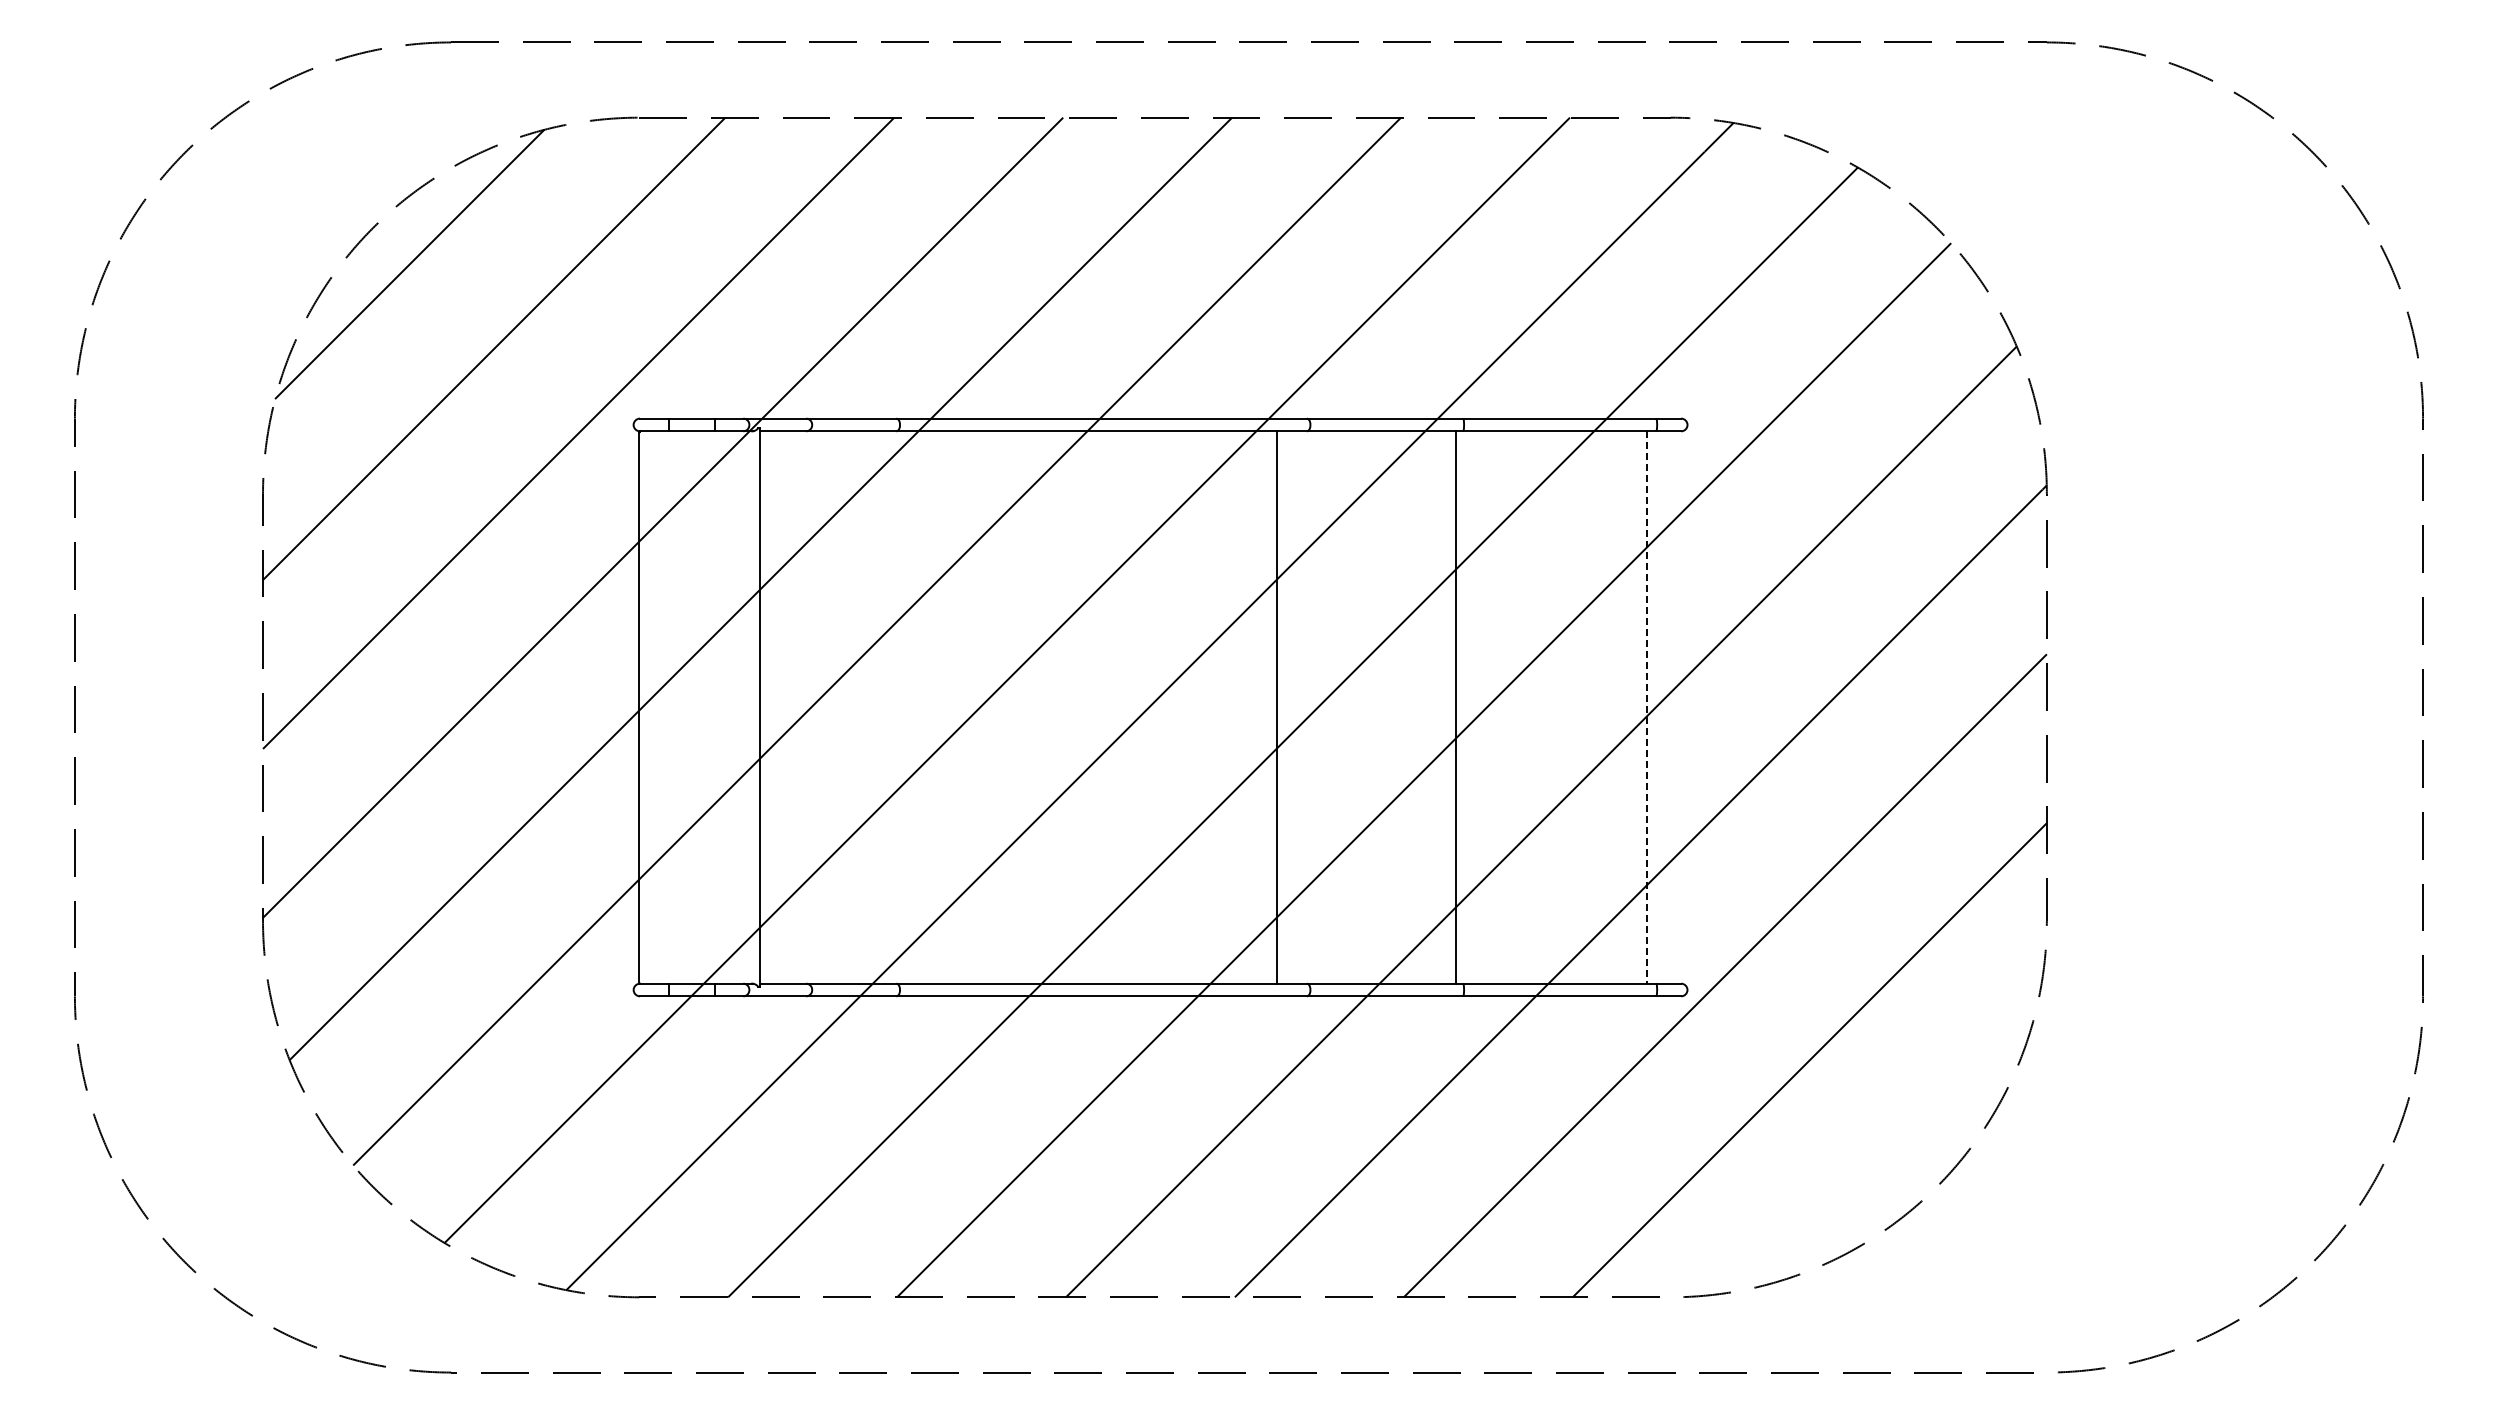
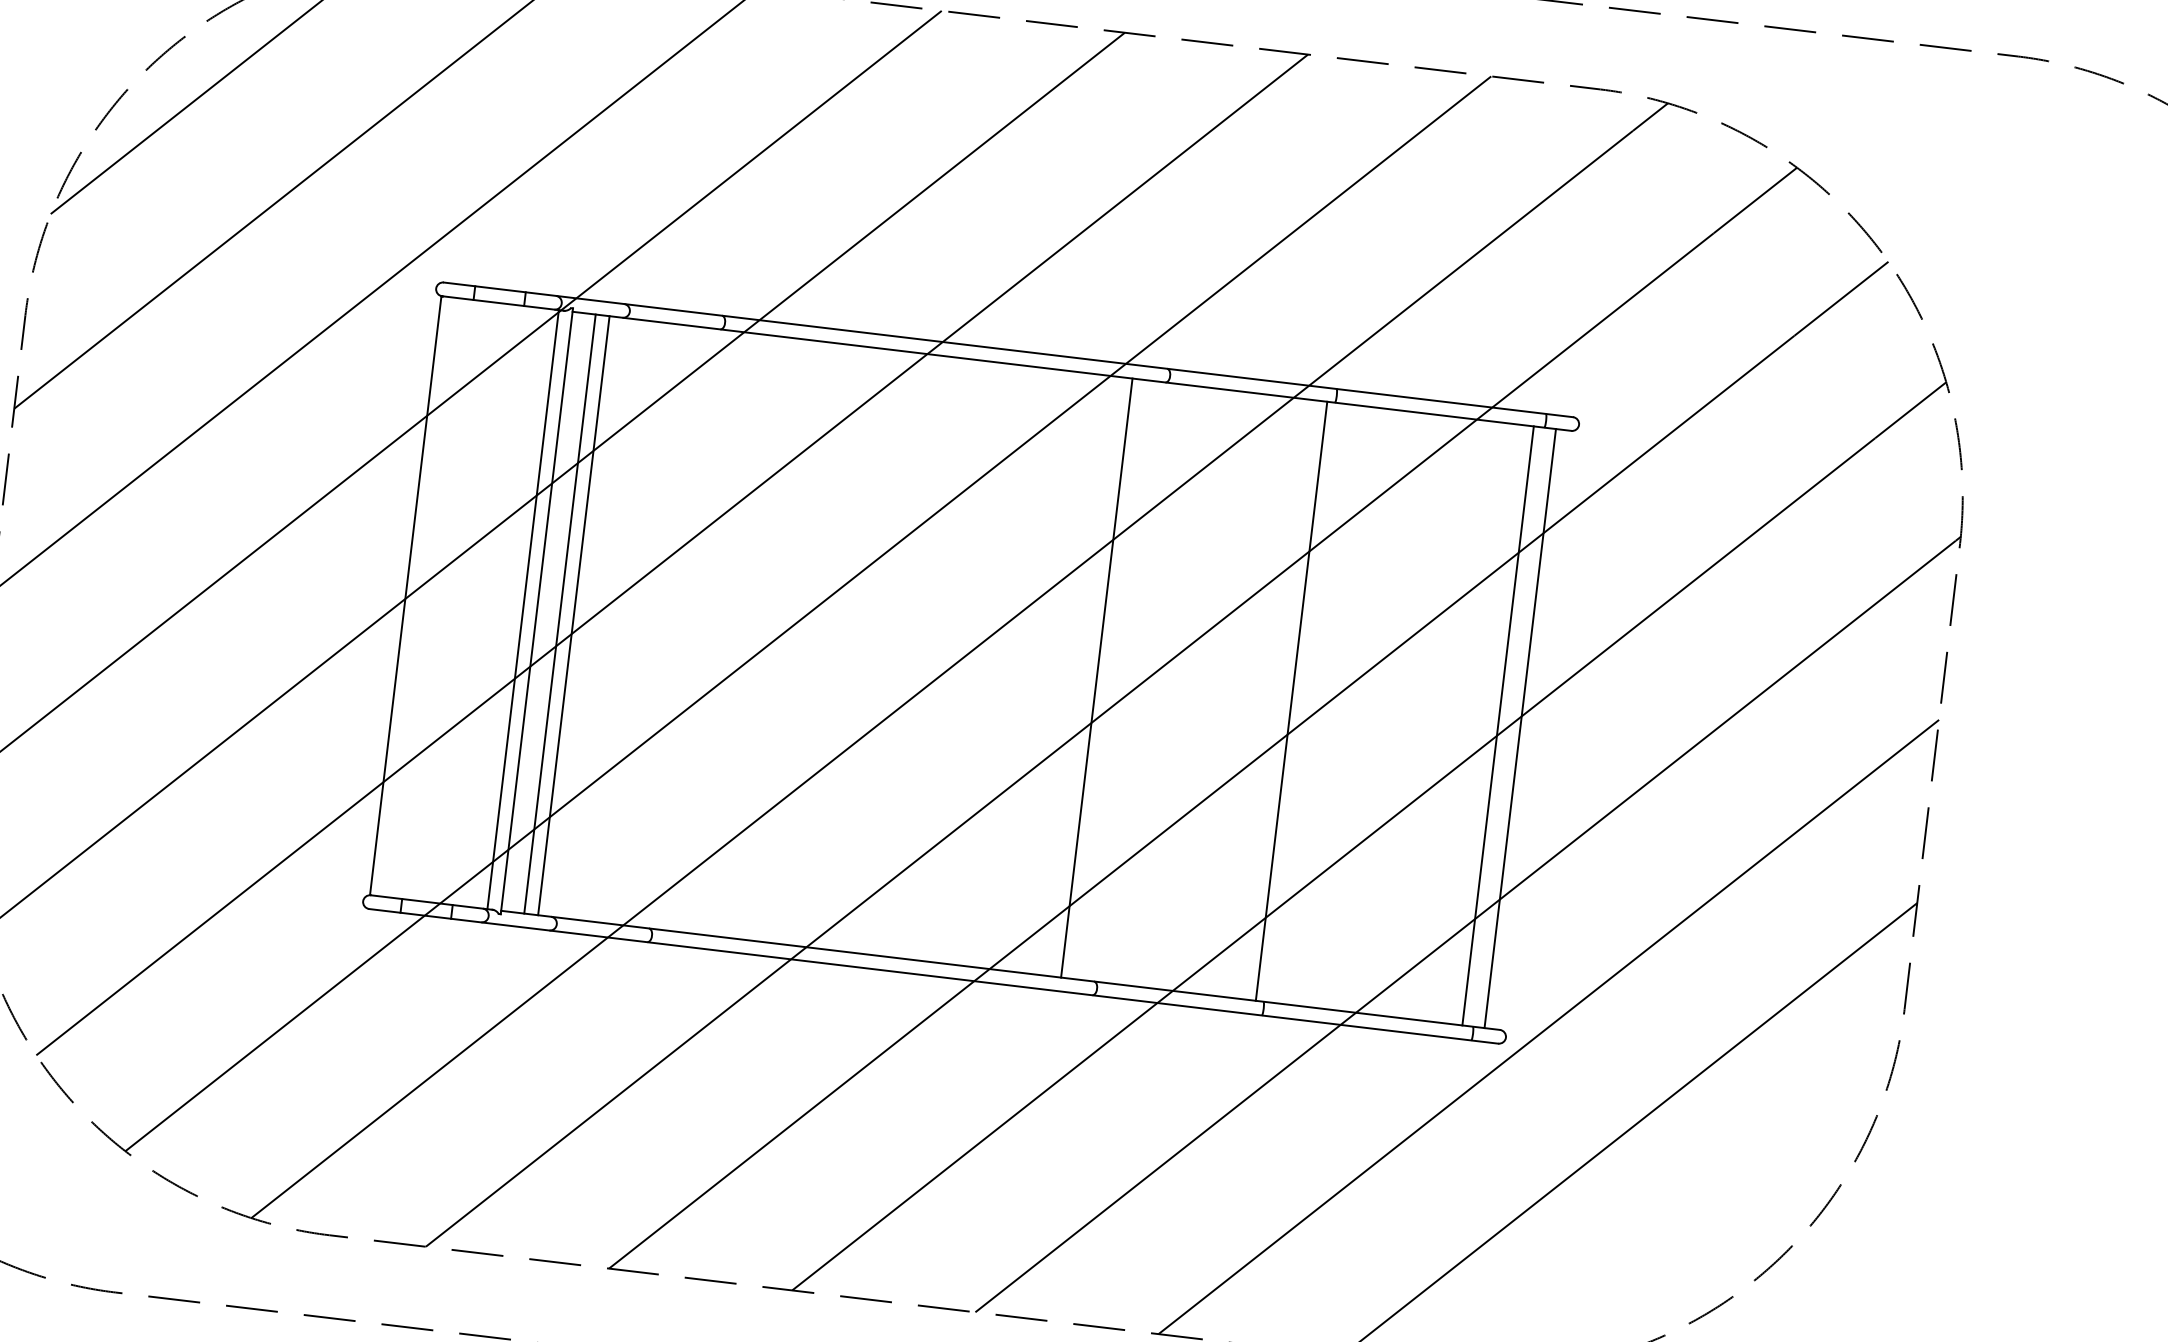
line: (747, 707) -> (523, 609), added
line: (781, 707) -> (560, 614), added
line: (794, 707) -> (574, 615), added
line: (1646, 707) -> (1498, 725), dashed -> solid
line: (1666, 707) -> (1519, 728), added

